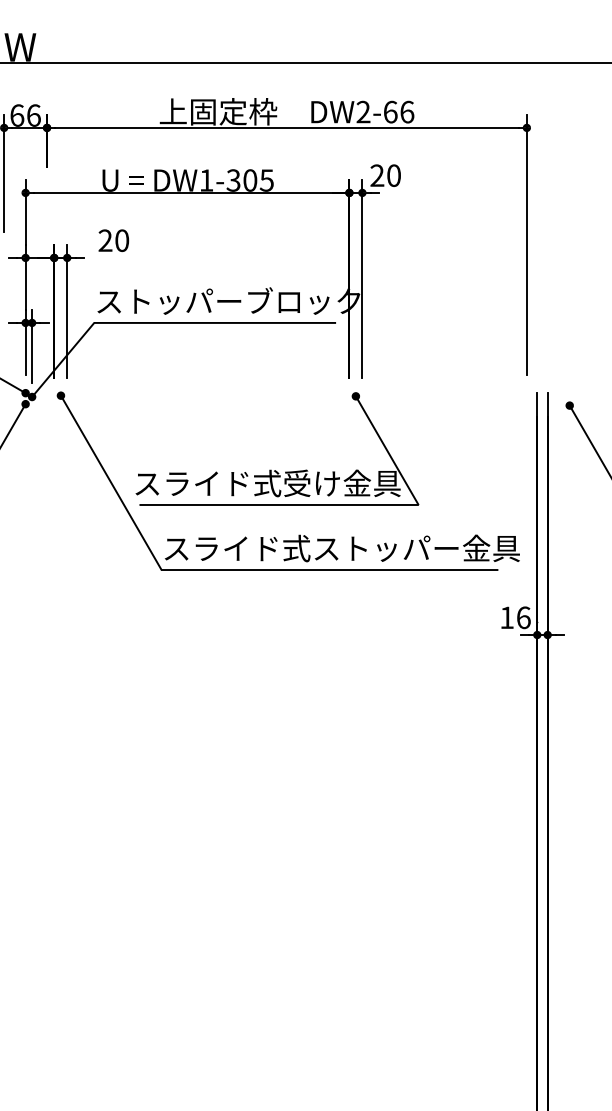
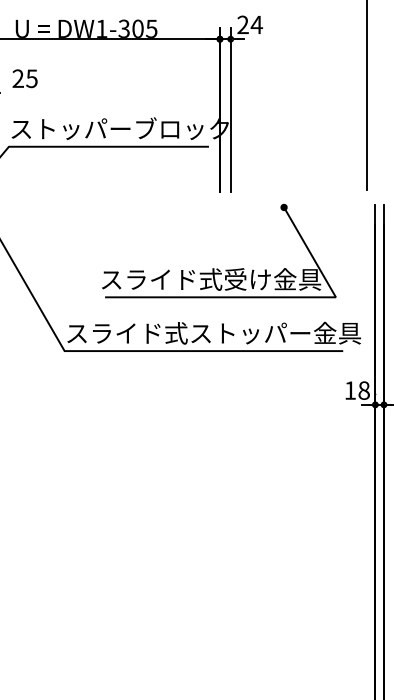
text: (393, 175) -> (256, 24), 20 -> 24
text: (122, 240) -> (32, 78), 20 -> 25
part: (271, 469) -> (214, 267), moved
text: (523, 617) -> (363, 390), 16 -> 18

